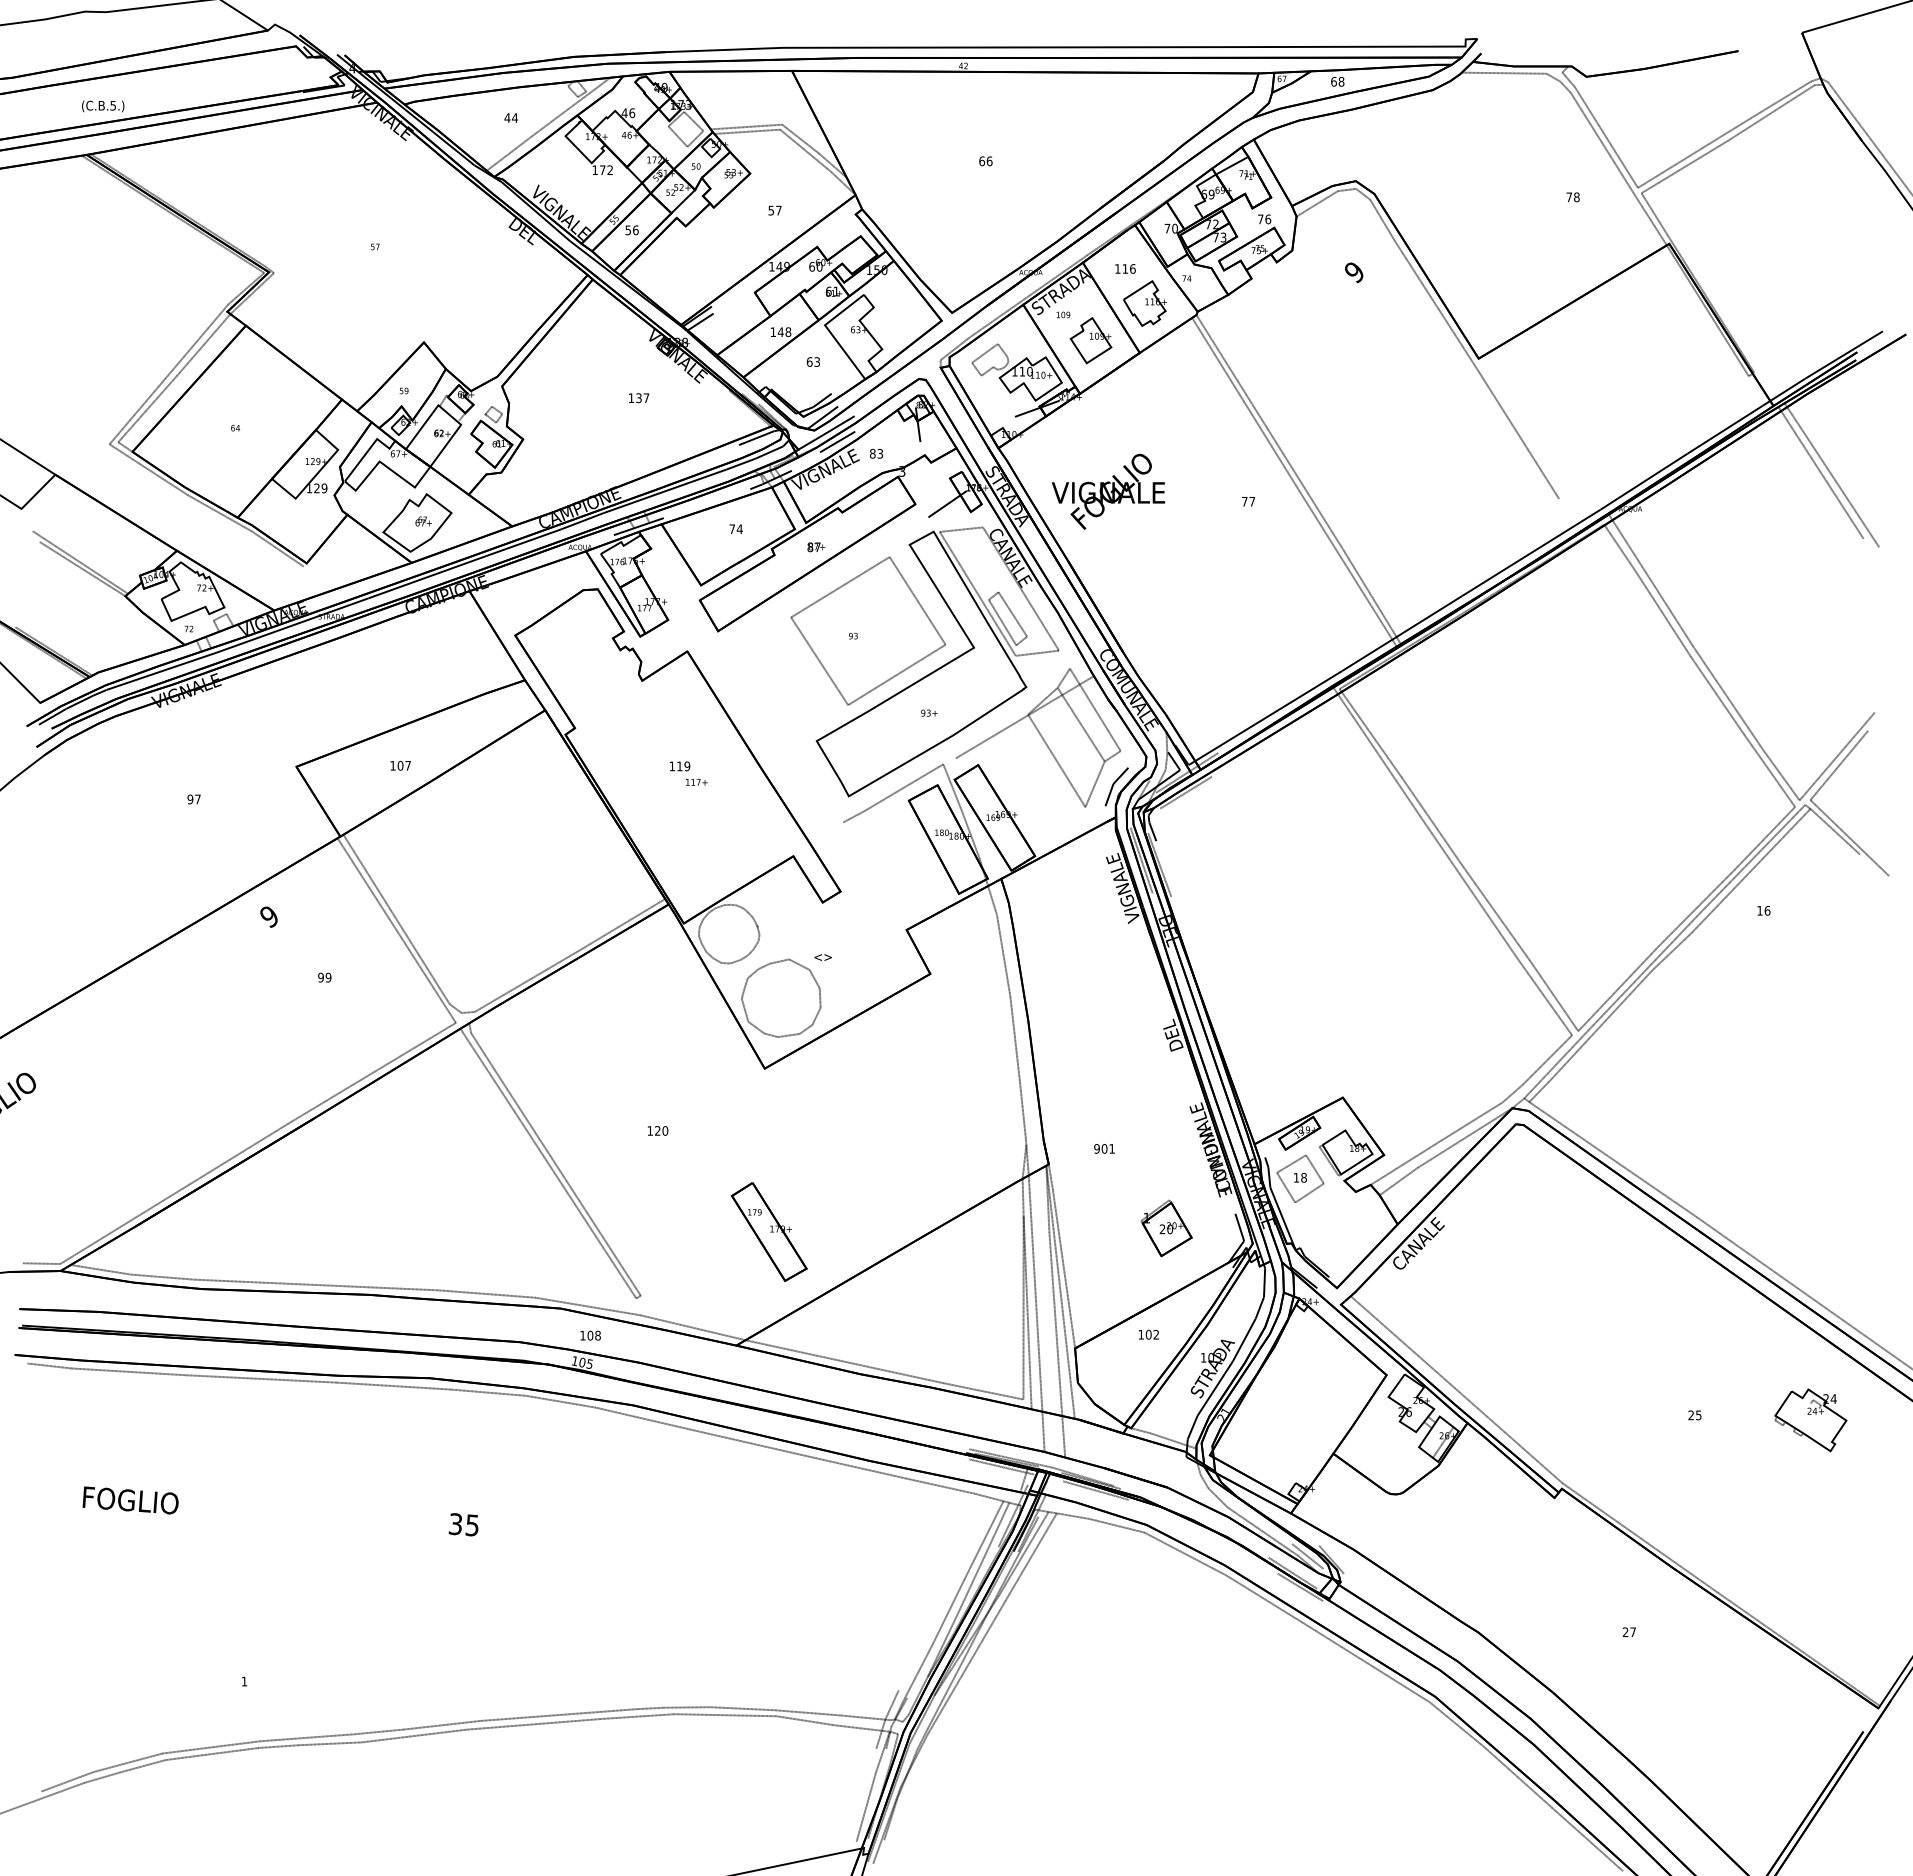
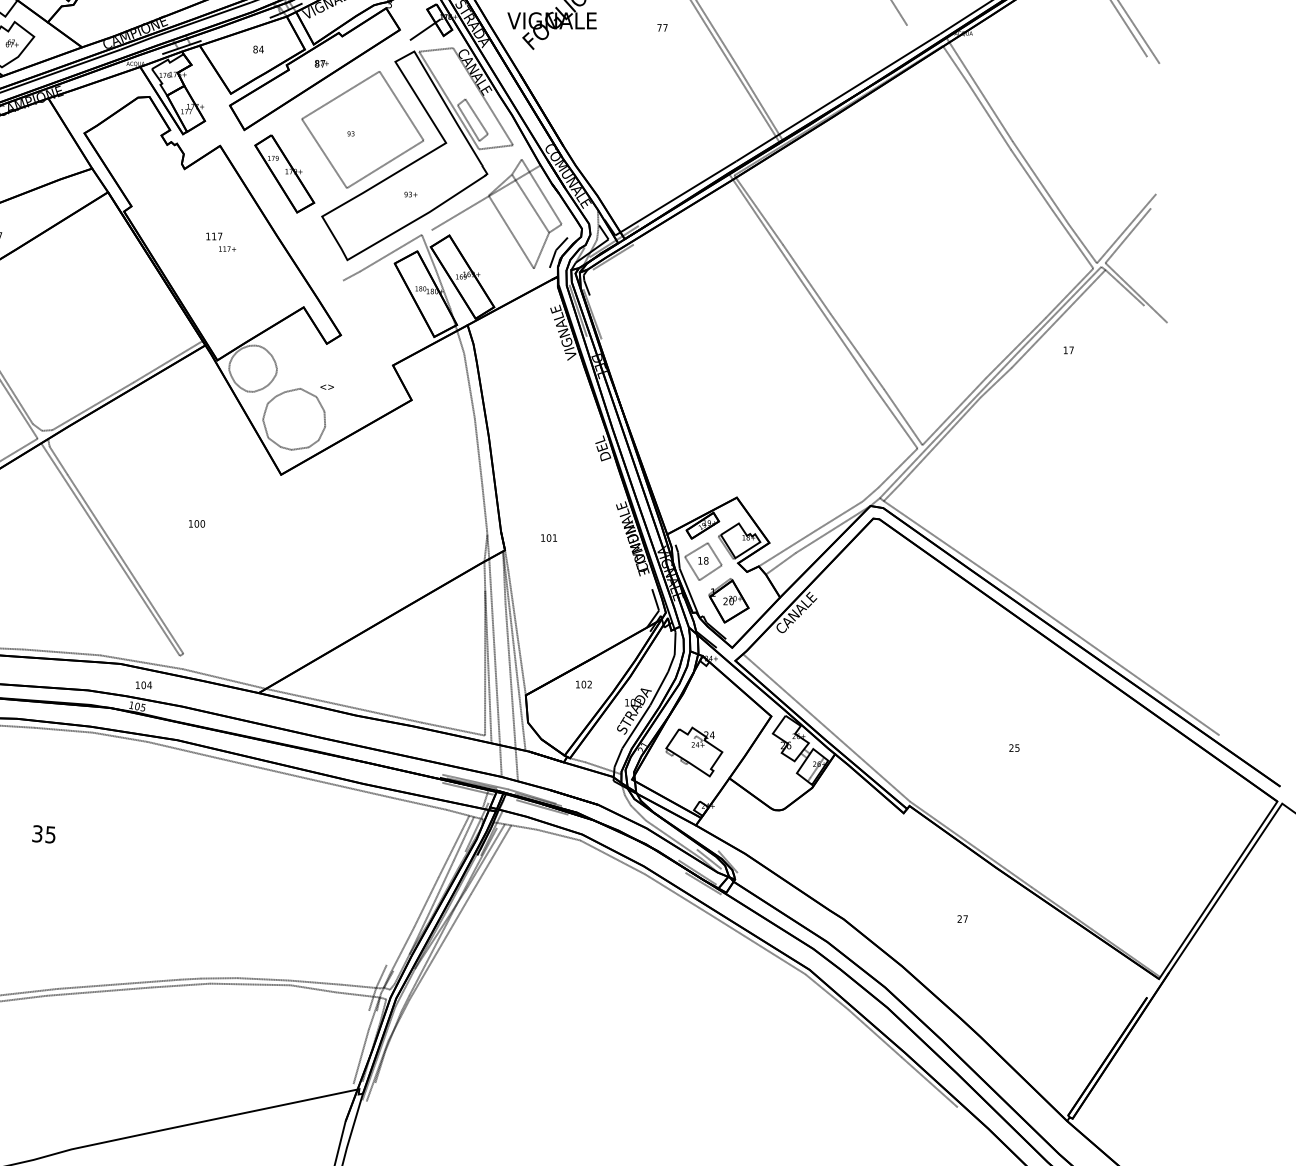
text: (732, 529) -> (255, 49), 74 -> 84
text: (687, 766) -> (220, 236), 119 -> 117
text: (1767, 910) -> (1071, 350), 16 -> 17
text: (657, 1130) -> (196, 523), 120 -> 100
text: (1096, 1148) -> (542, 537), 901 -> 101
part: (1166, 1228) -> (728, 600), moved
part: (768, 1231) -> (284, 173), moved
text: (597, 1335) -> (149, 685), 108 -> 104
part: (1810, 1420) -> (694, 752), moved

